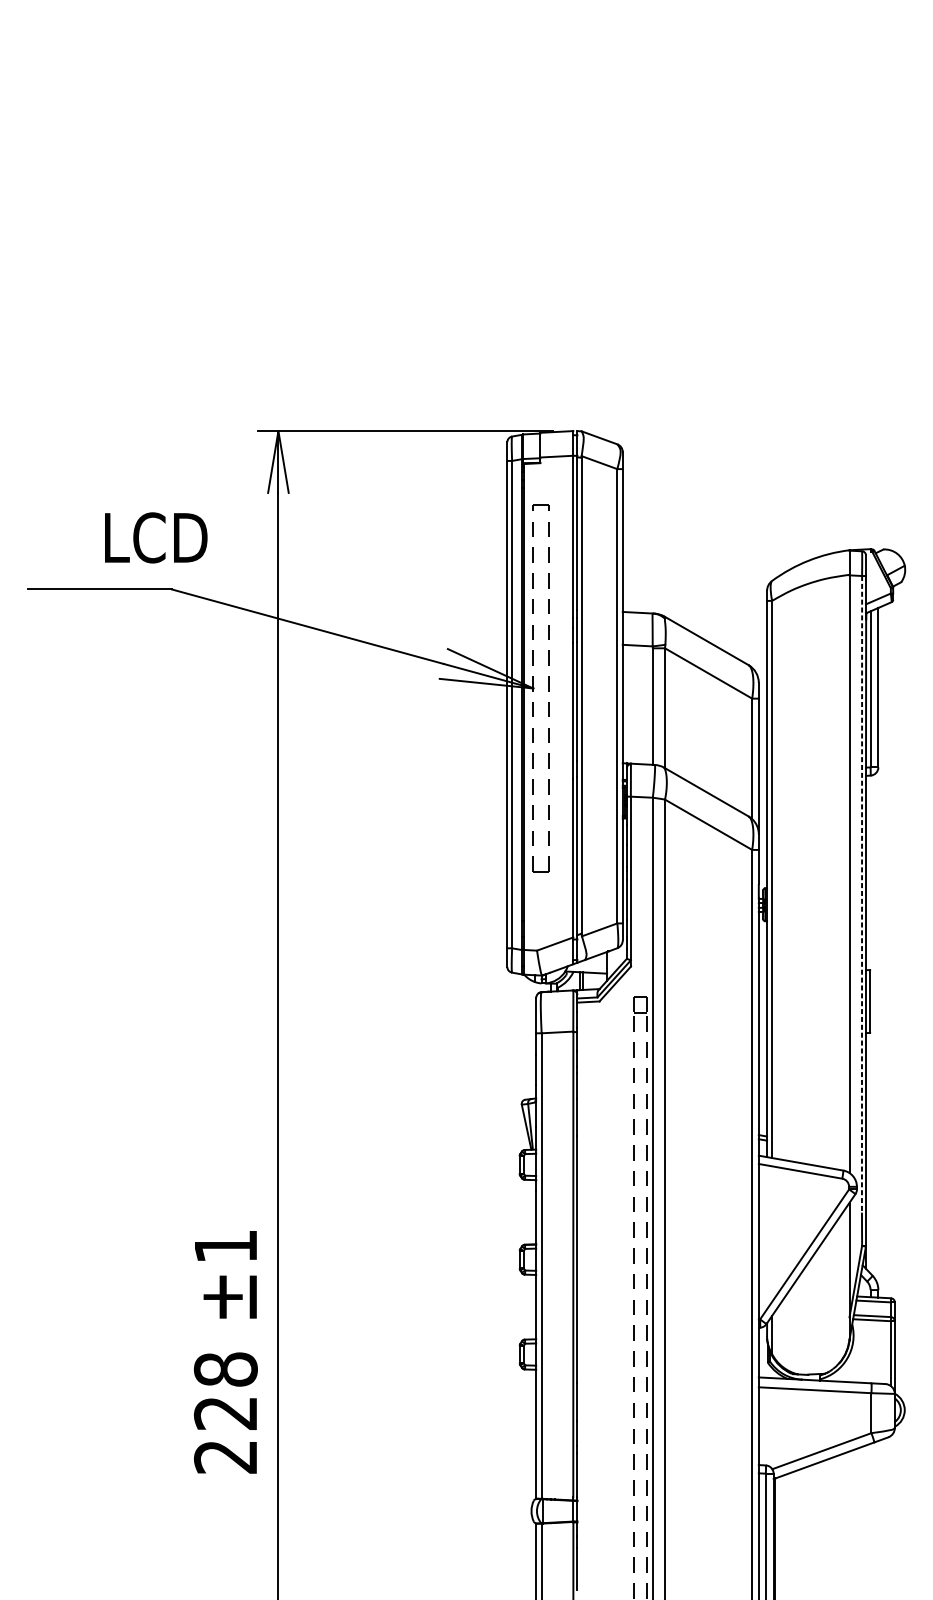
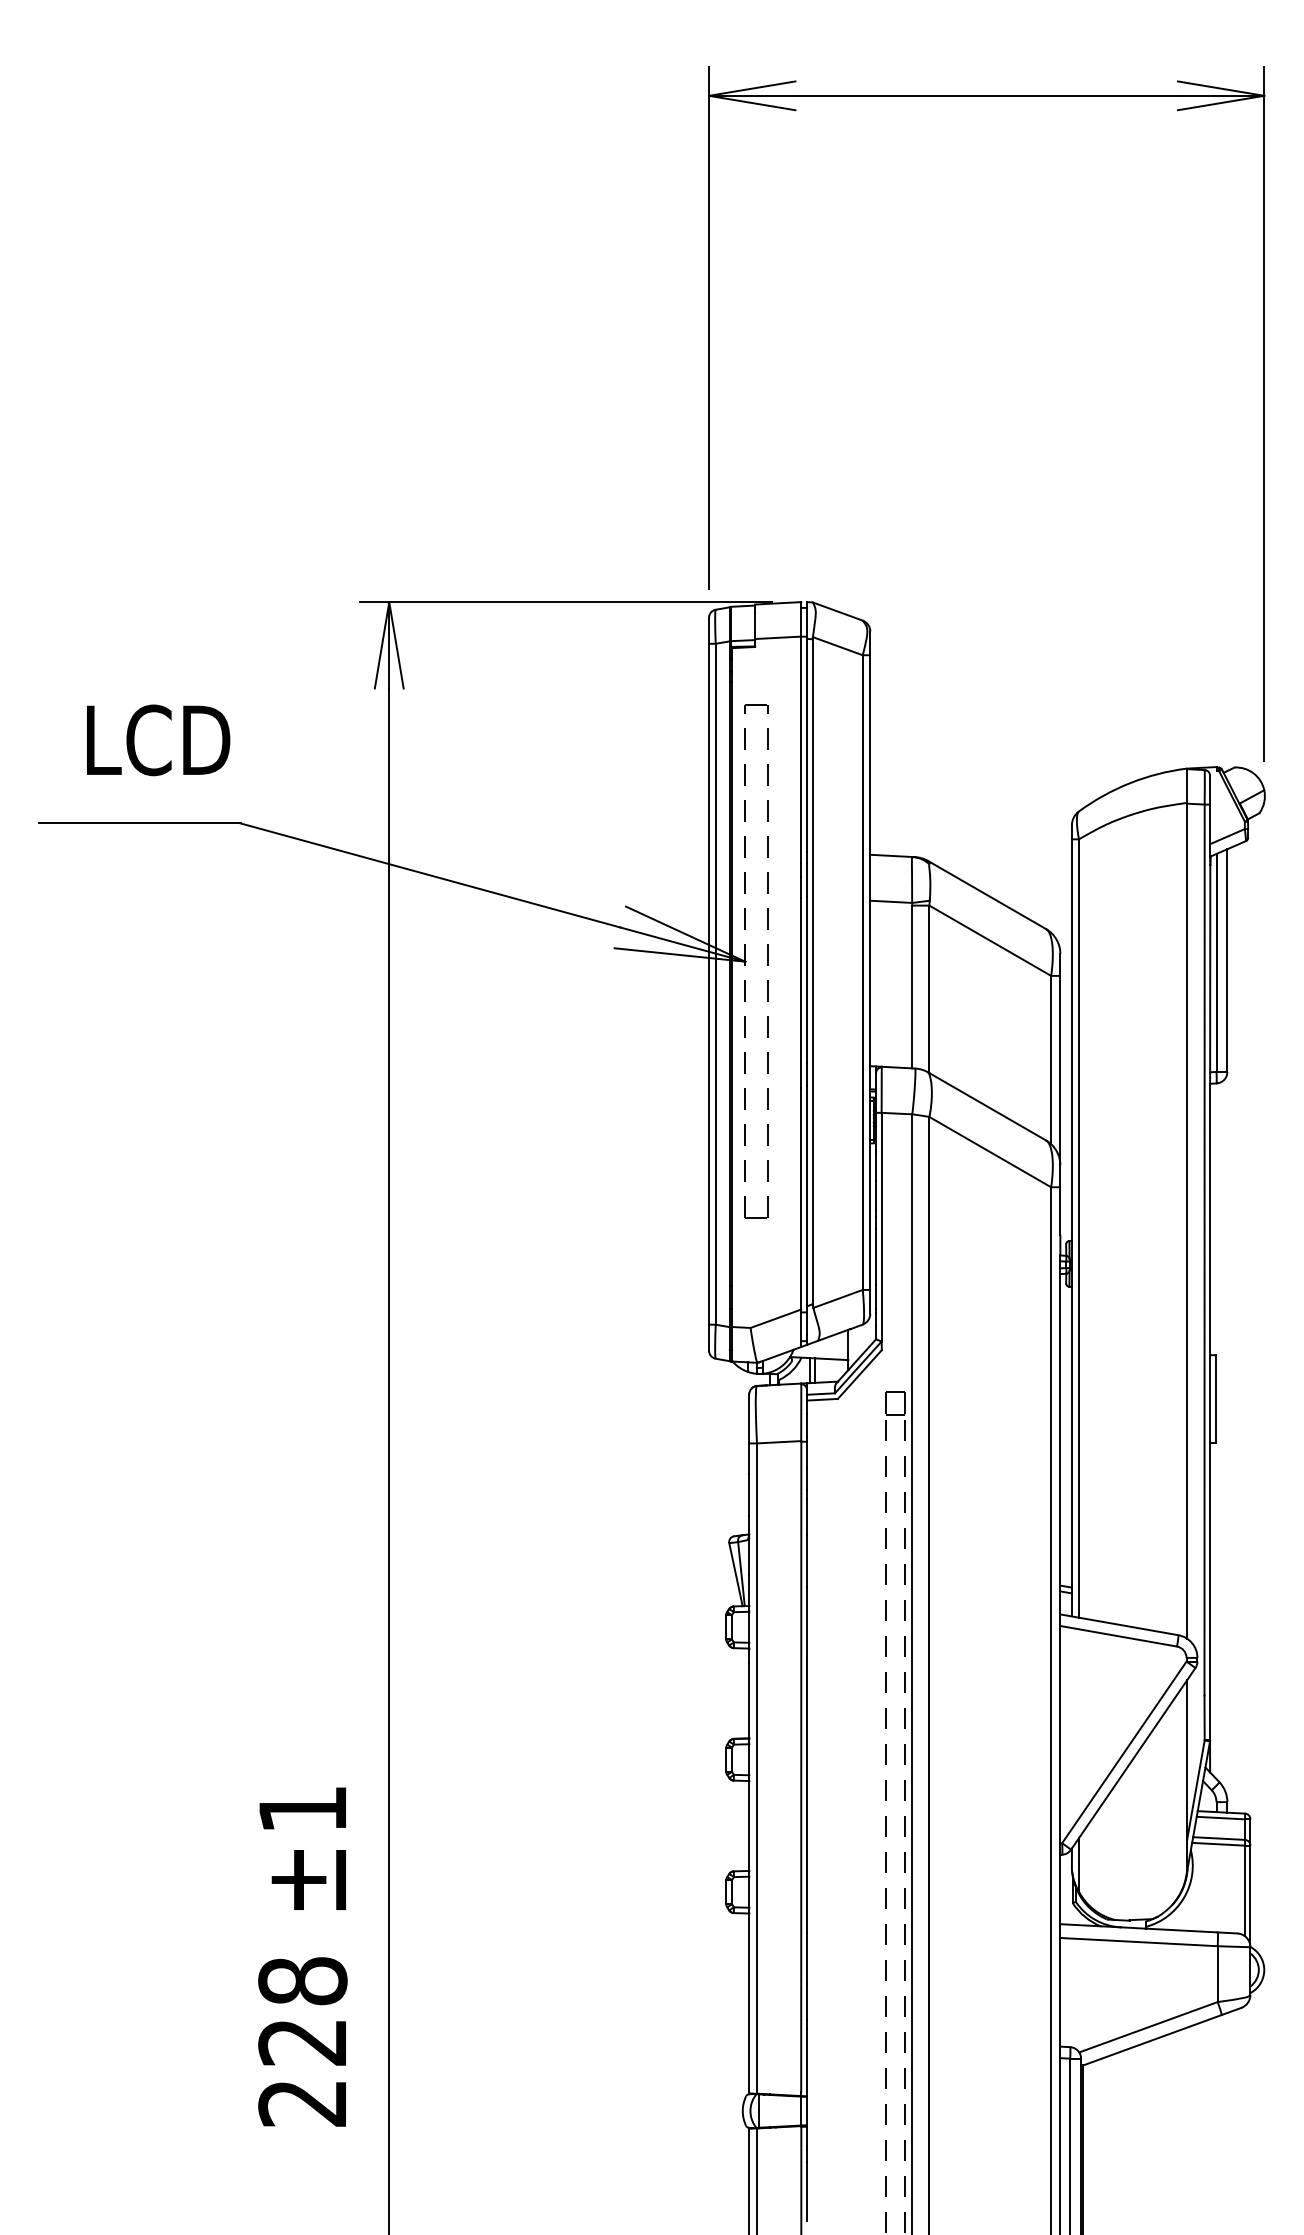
part: (507, 296) -> (709, 413), added
text: (156, 538) -> (158, 740), moved
line: (861, 895) -> (1204, 1250), dashed -> solid
text: (225, 1351) -> (302, 1956), moved

